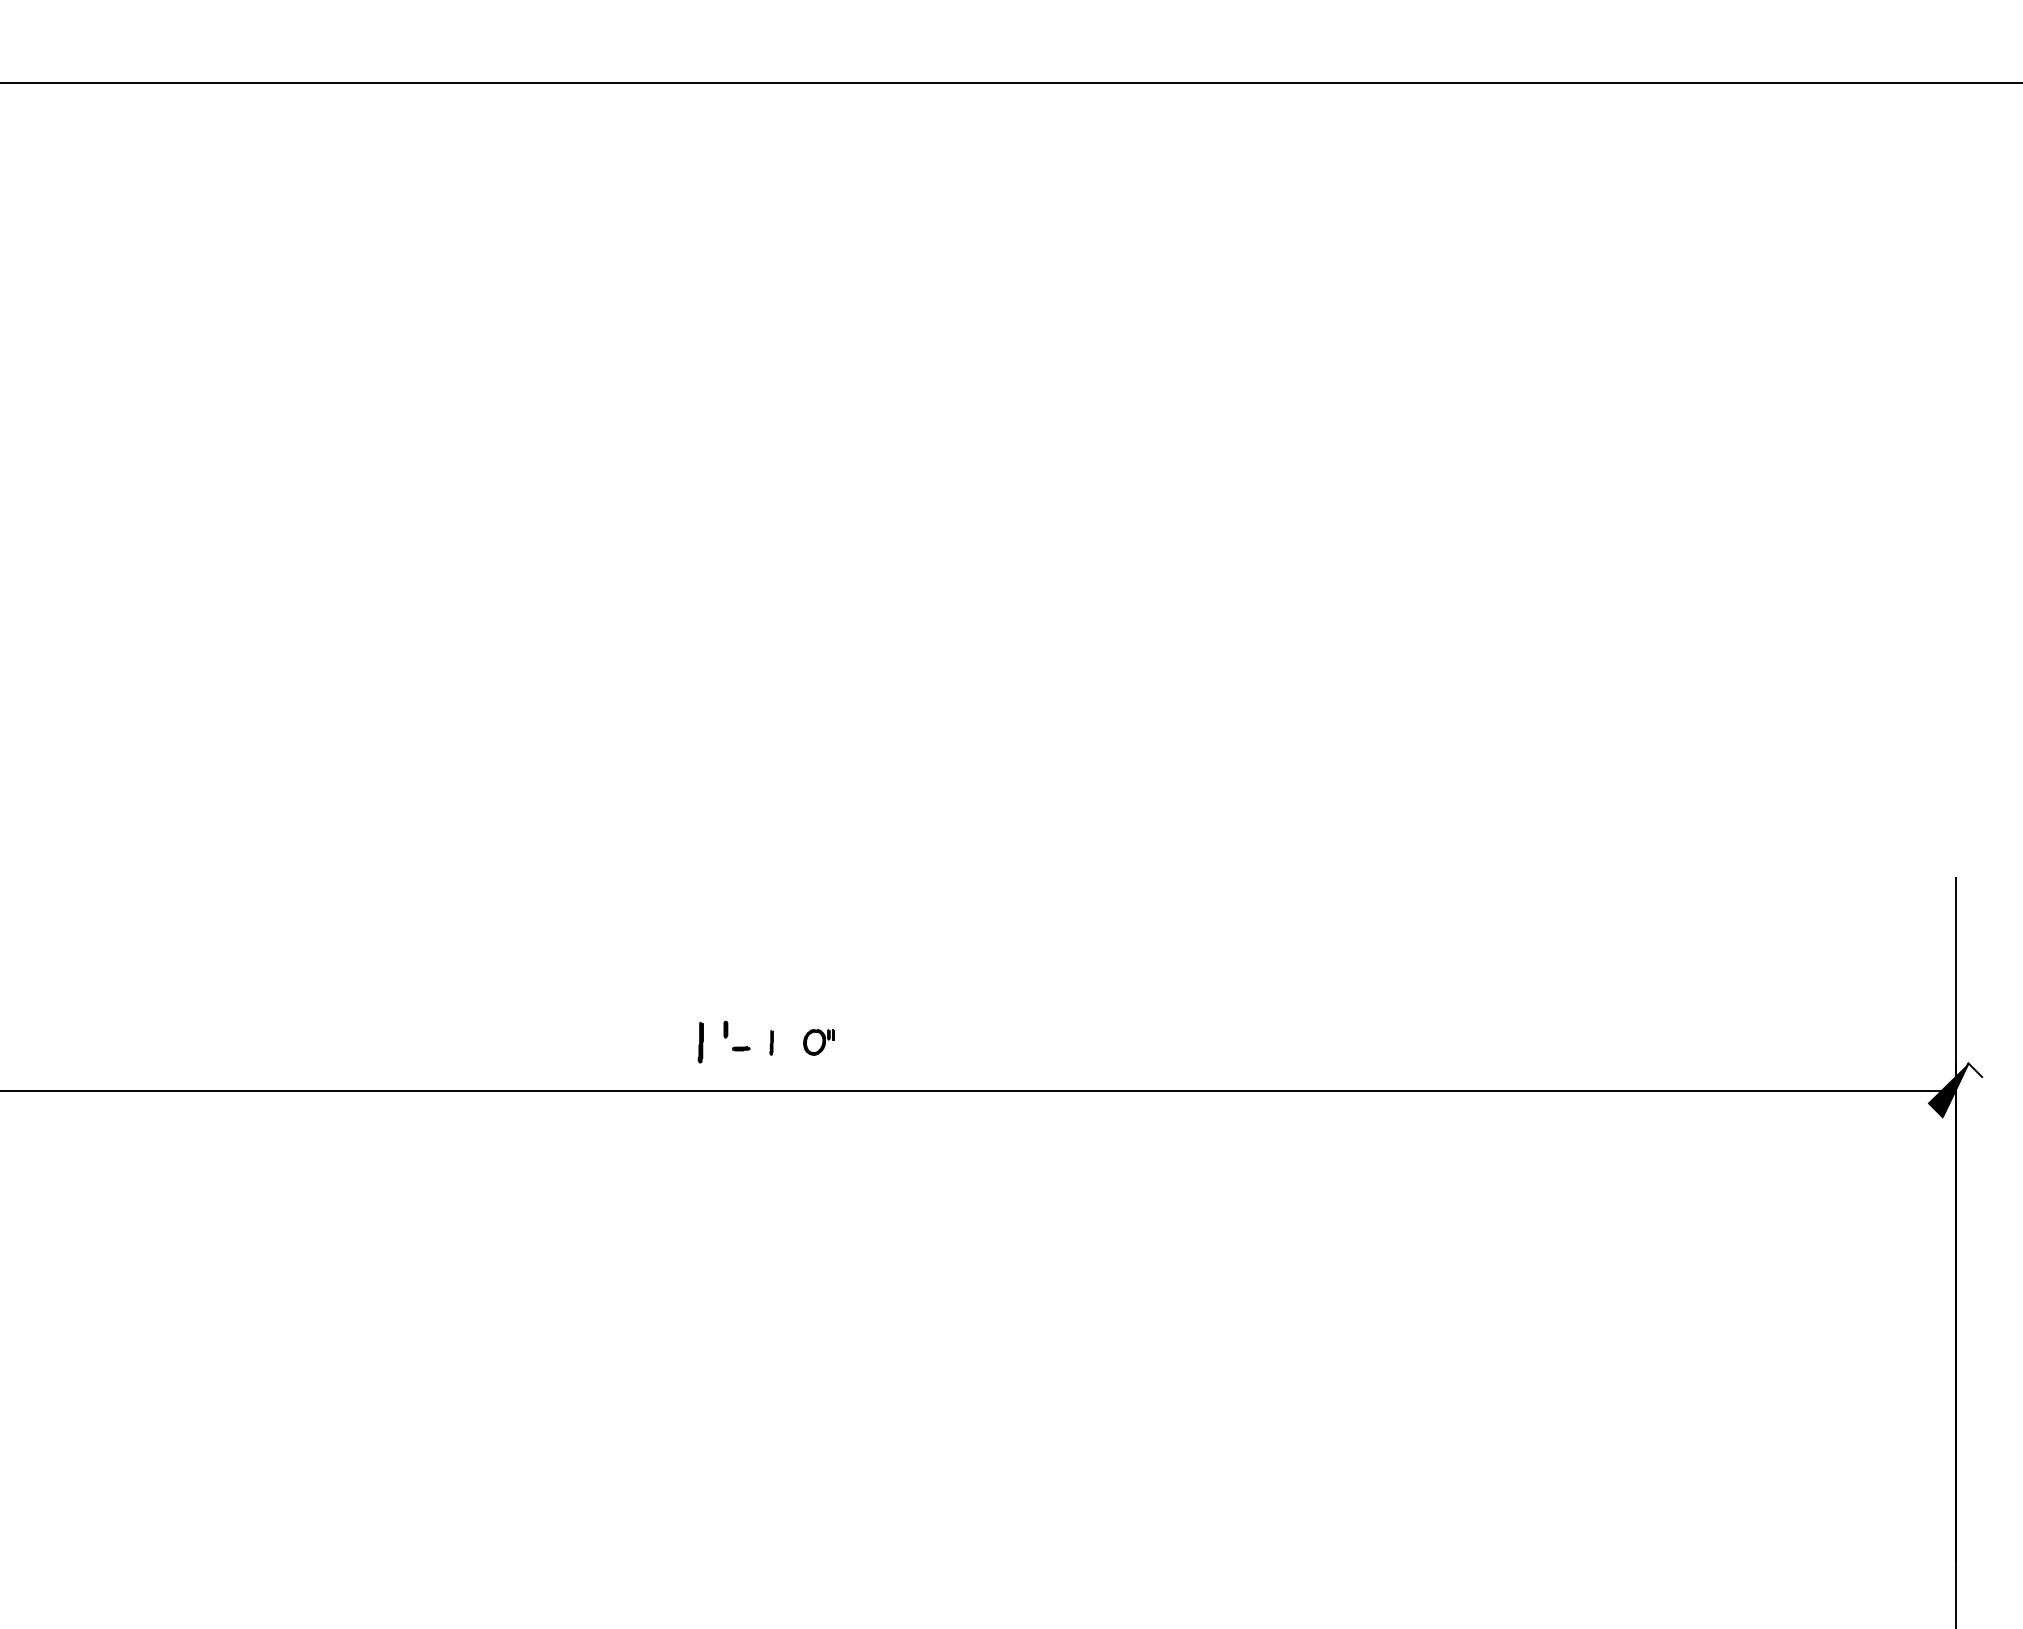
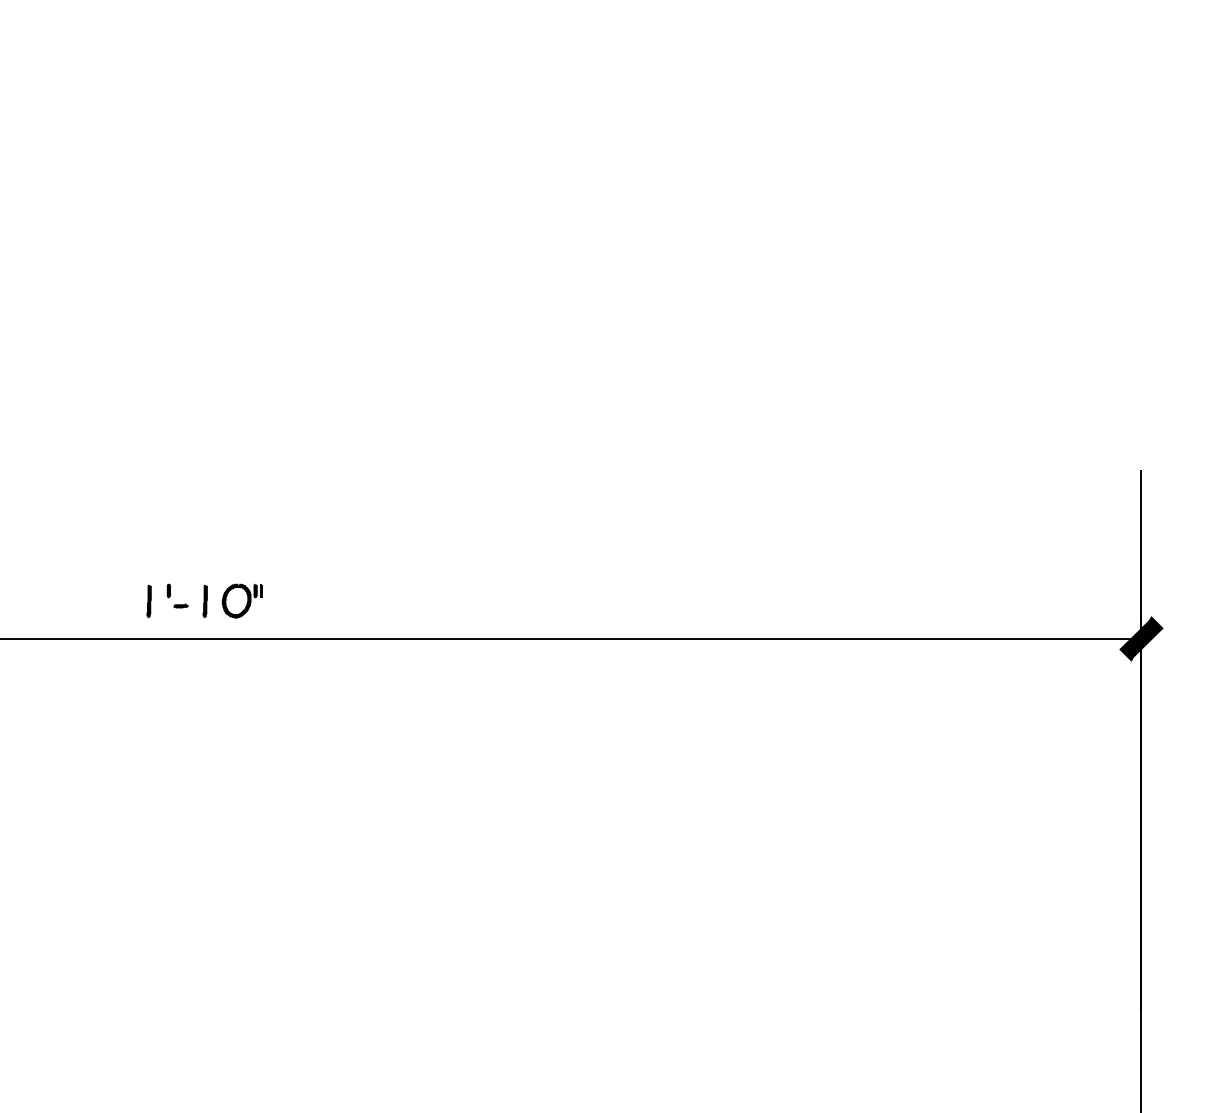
part: (771, 1042) -> (204, 601), size x1.67
part: (818, 1042) -> (242, 601), size x1.67
fill: (1962, 1090) -> (1146, 639), added

